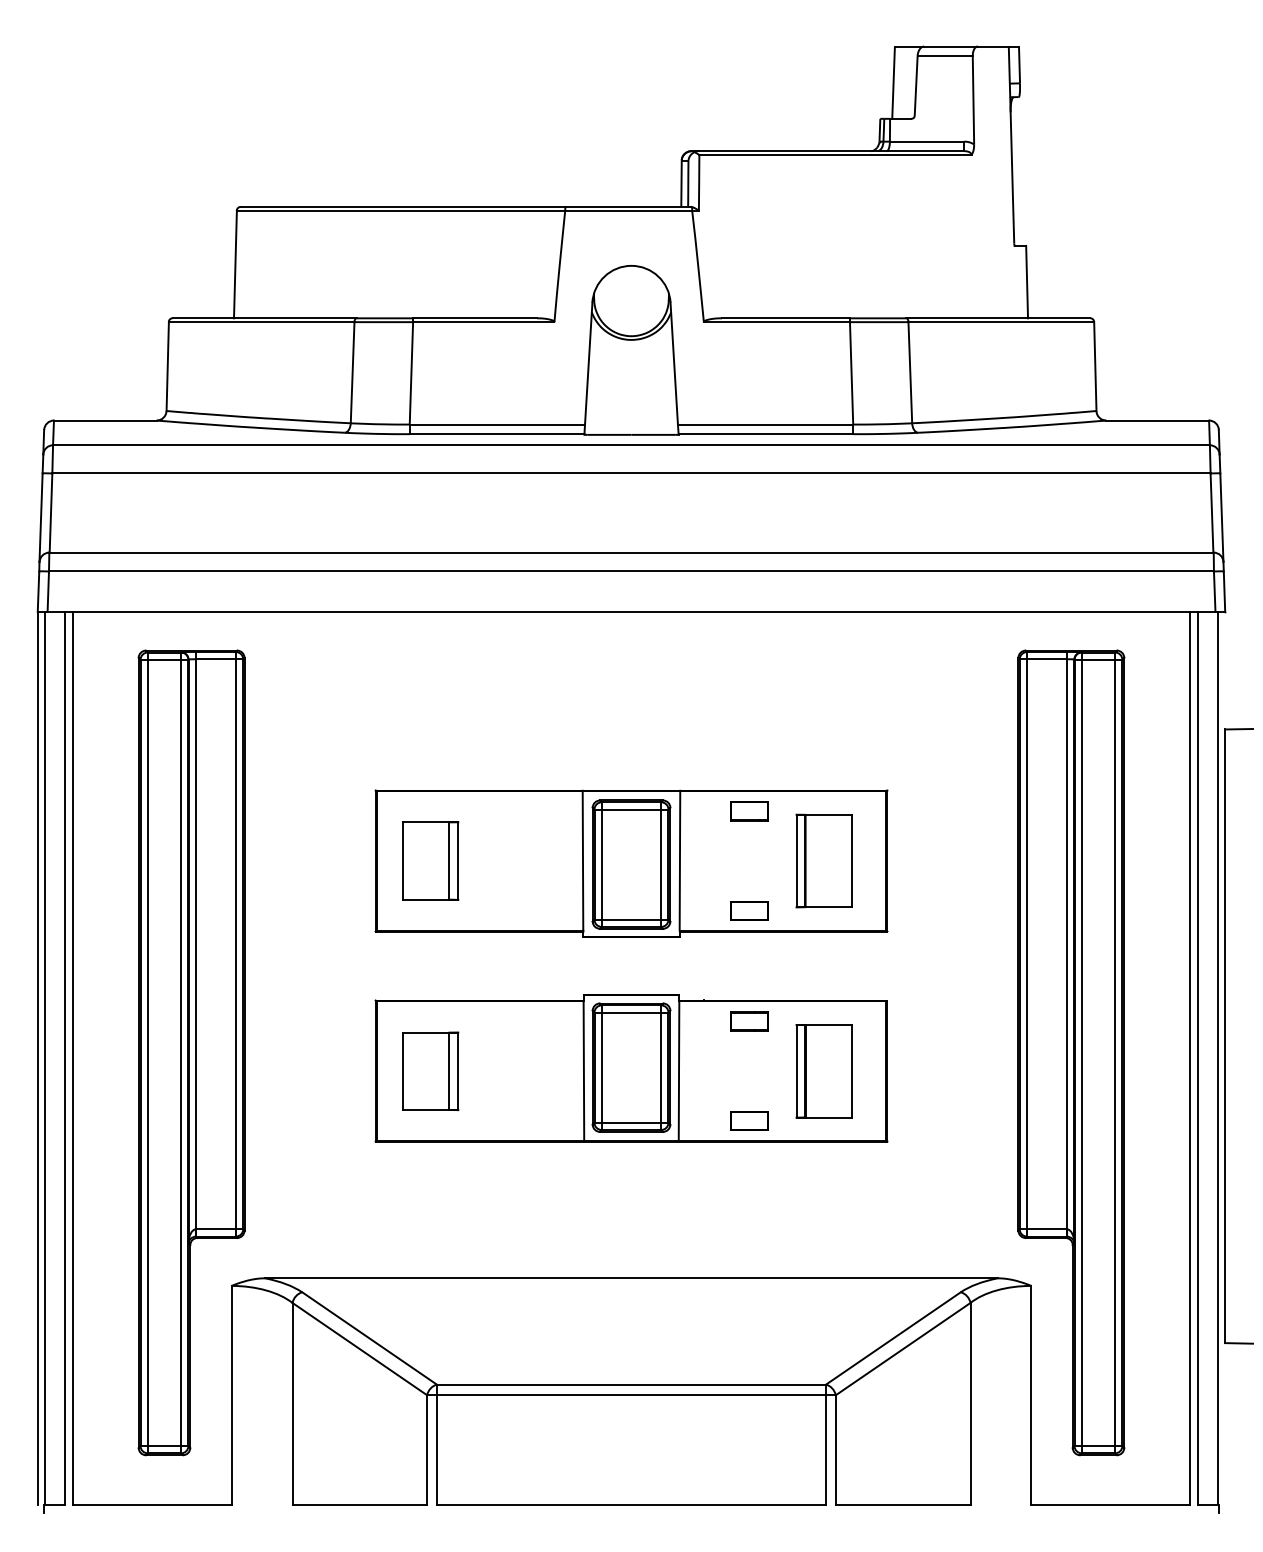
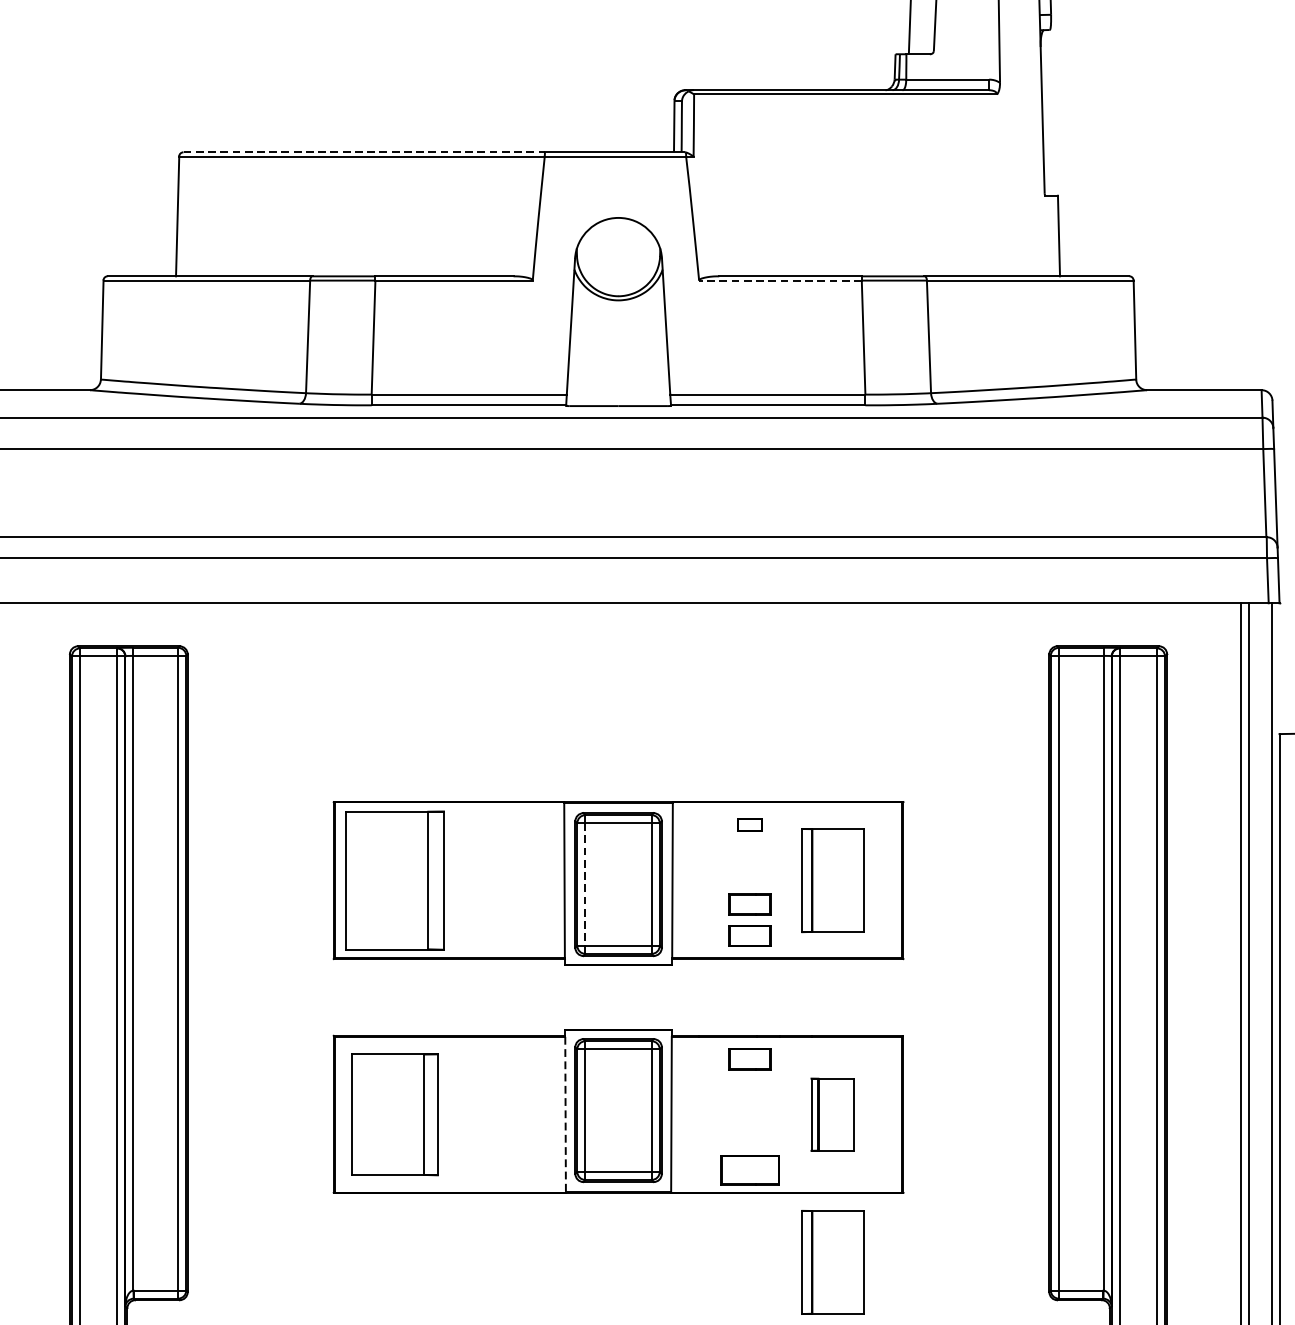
line: (403, 206) -> (364, 151), solid -> dashed
line: (776, 322) -> (779, 280), solid -> dashed
part: (749, 811) -> (749, 825), size x0.6
part: (430, 860) -> (394, 879), size x1.6
line: (601, 865) -> (585, 885), solid -> dashed
part: (749, 882) -> (749, 904), added
part: (430, 1070) -> (394, 1113), size x1.4
line: (583, 1071) -> (565, 1114), solid -> dashed
part: (823, 1071) -> (832, 1114), size x0.7
part: (749, 1120) -> (749, 1169), size x1.4
part: (823, 1203) -> (832, 1261), added

